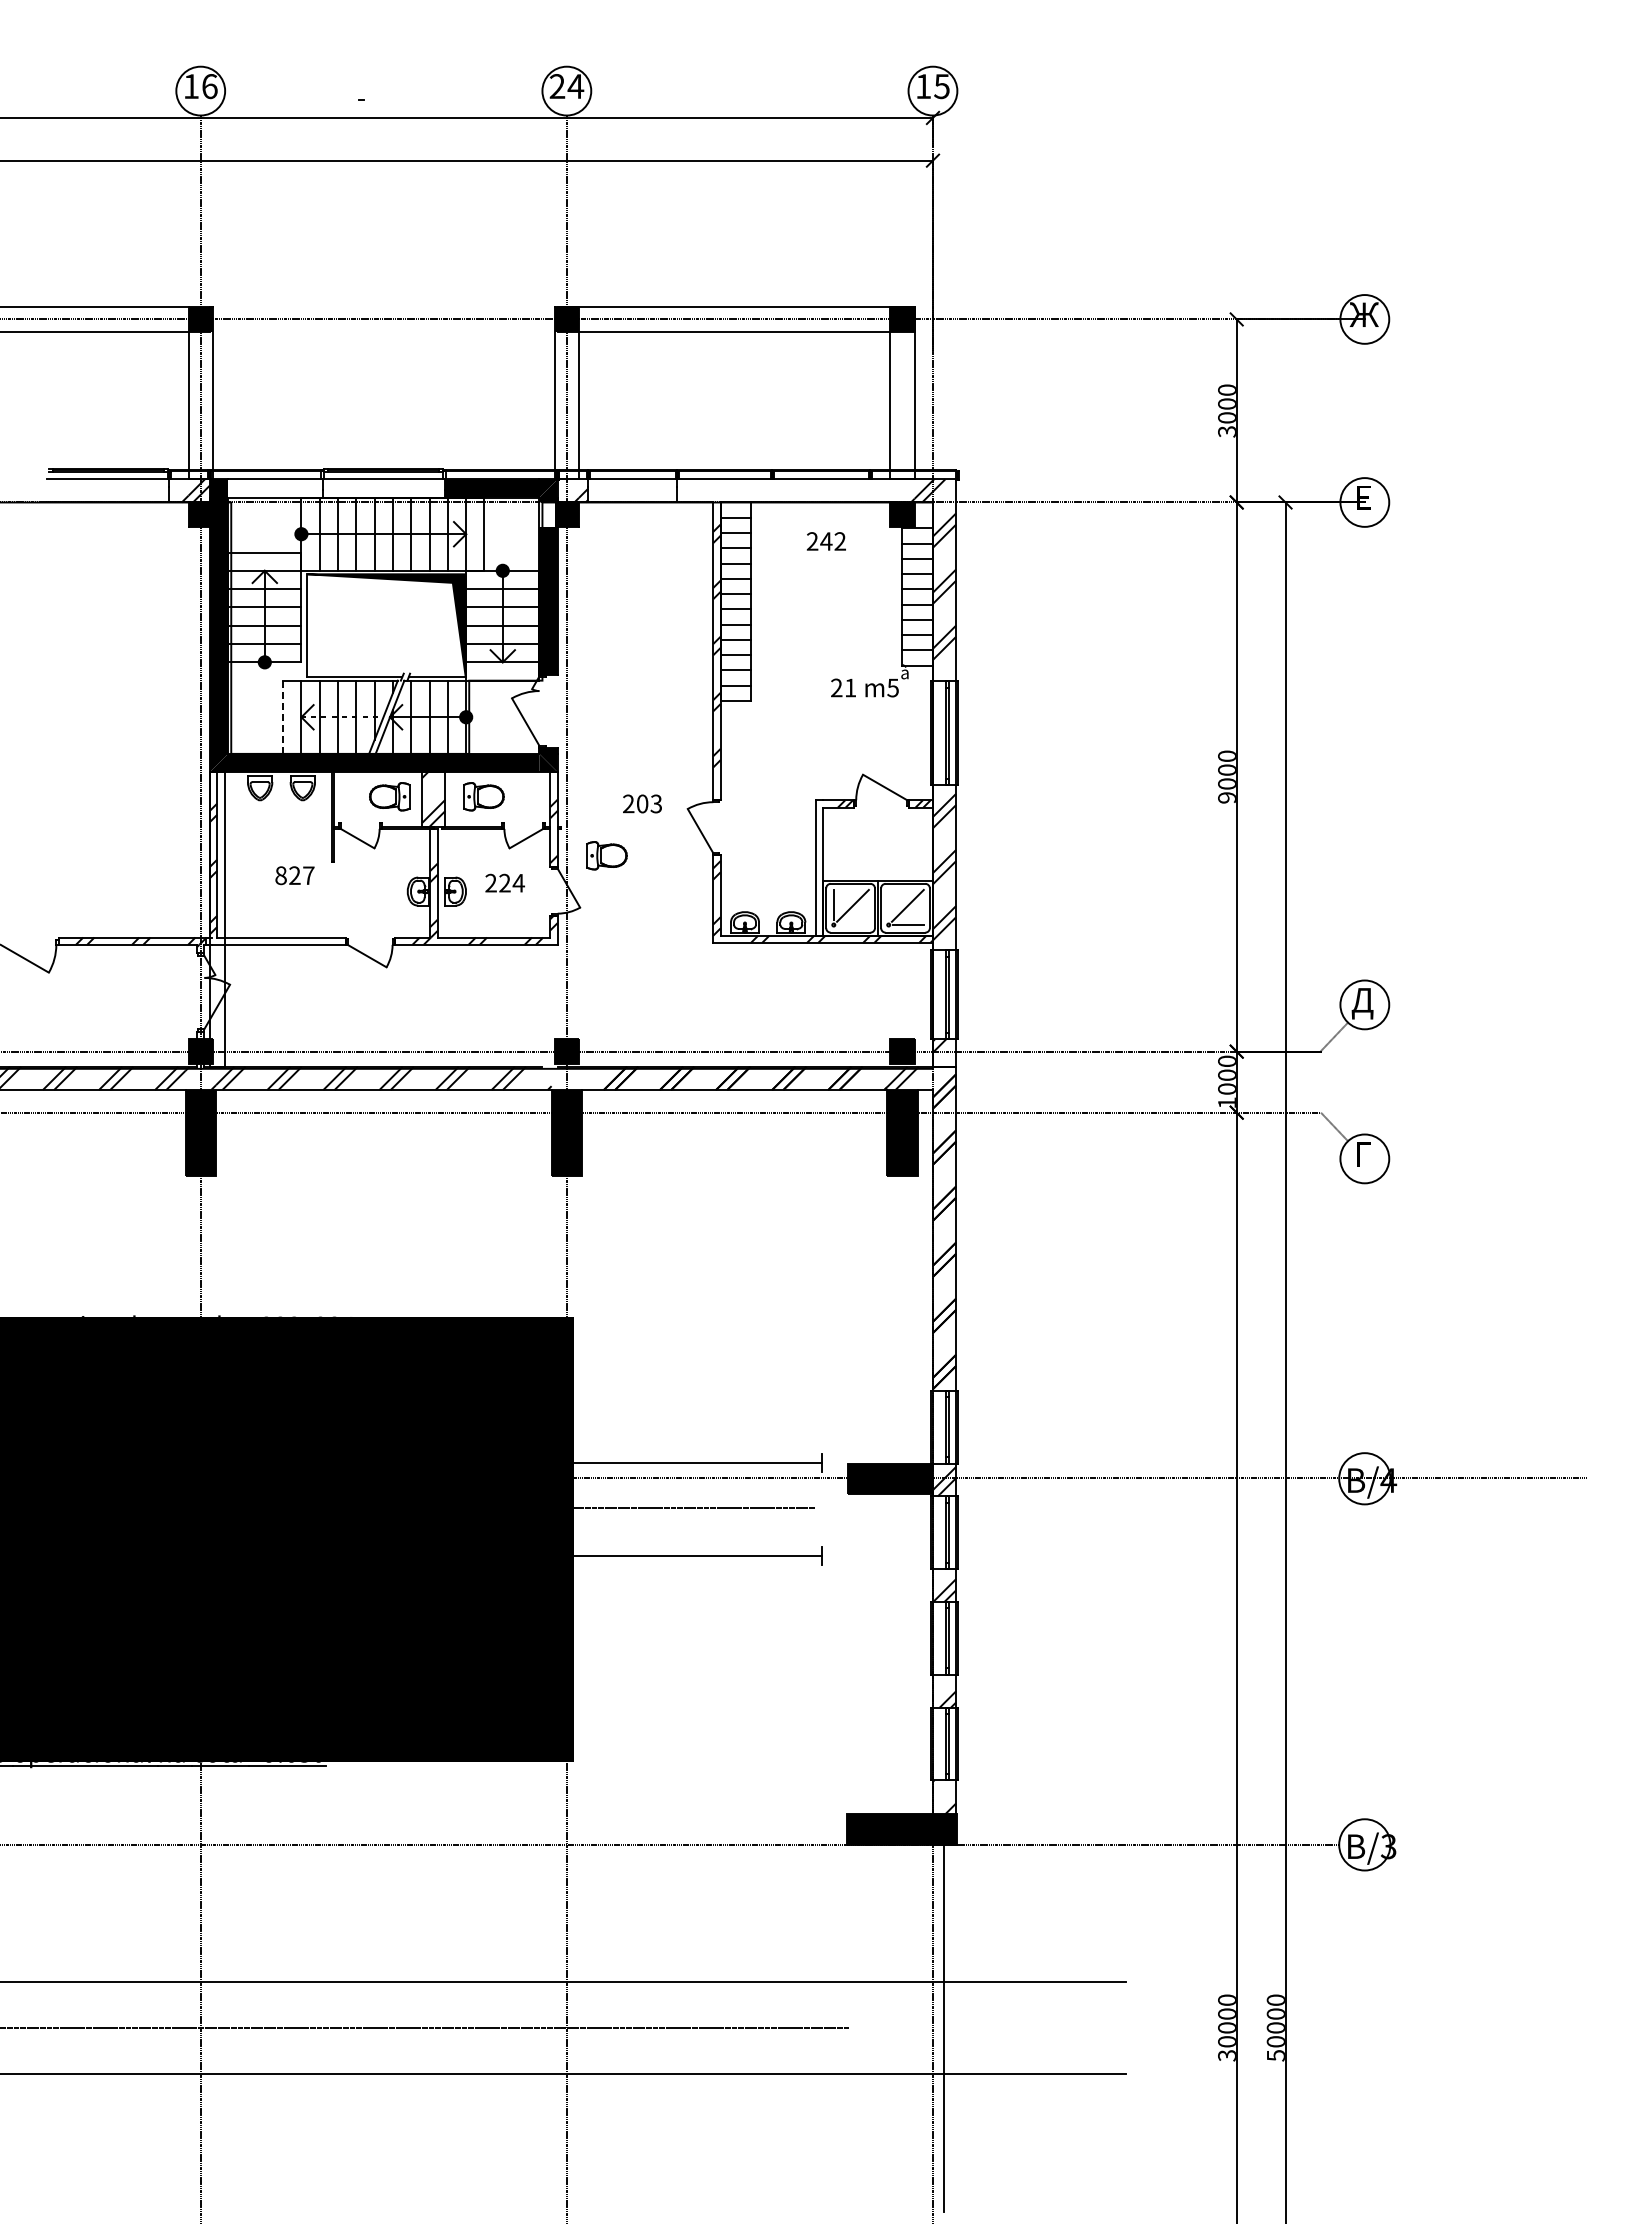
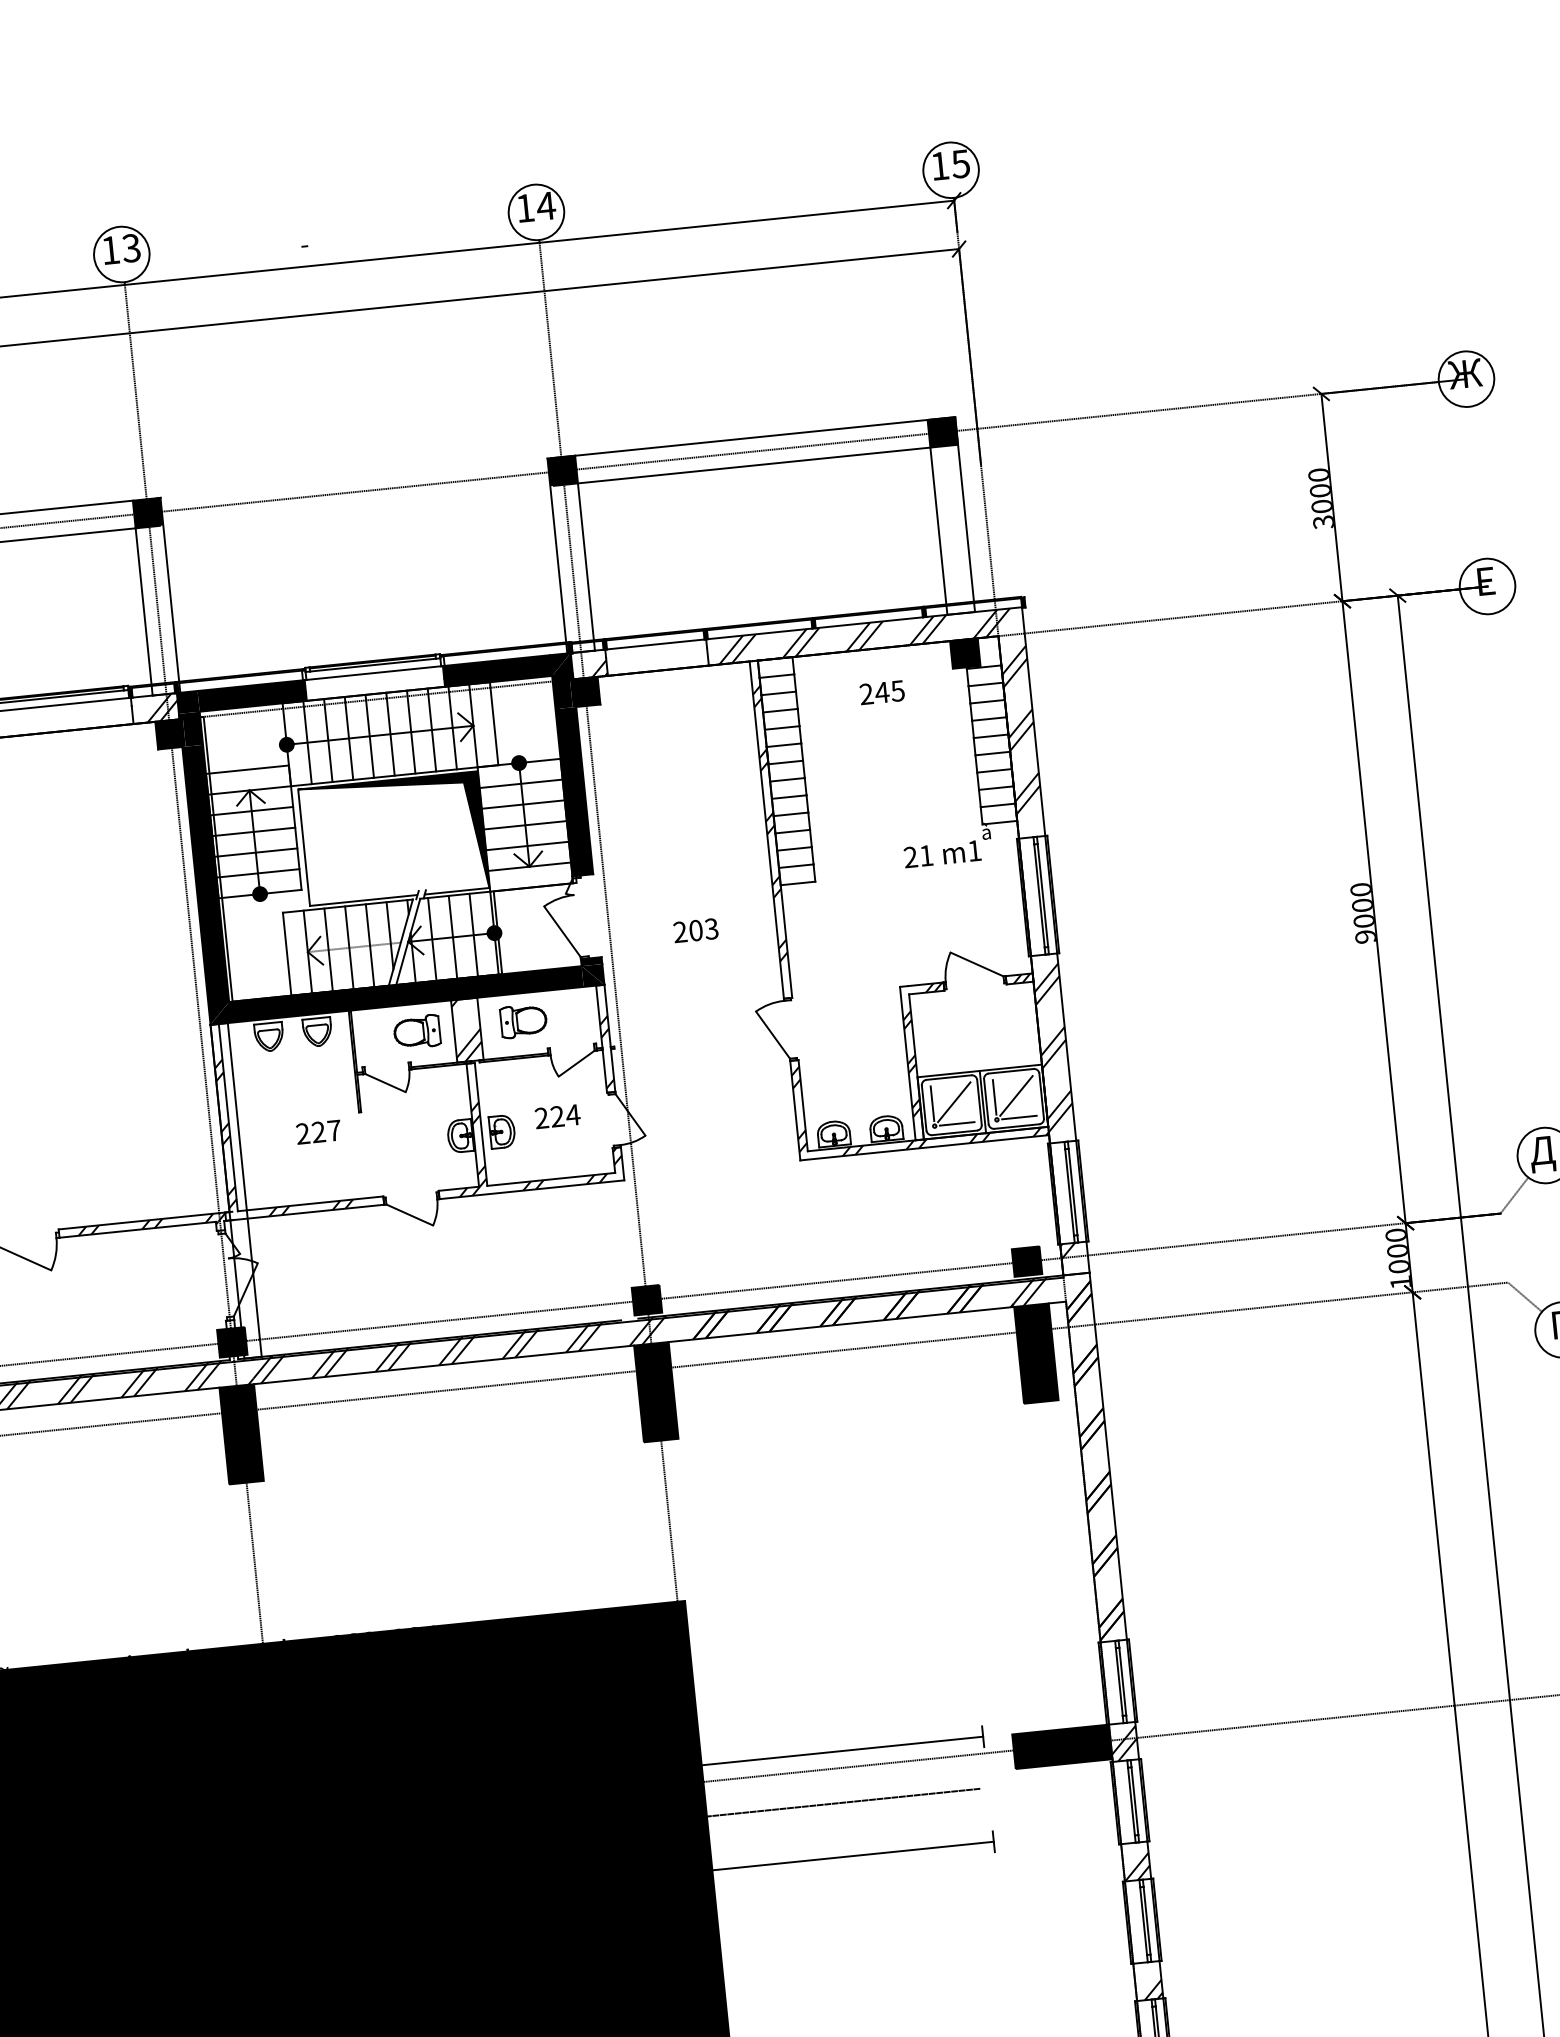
text: (209, 86) -> (131, 248), 16 -> 13
text: (557, 86) -> (525, 208), 24 -> 14
fill: (275, 488) -> (252, 695), added
hatch: (787, 490) -> (832, 639), added
fill: (546, 514) -> (562, 694), added
text: (839, 541) -> (897, 691), 242 -> 245
text: (892, 687) -> (973, 850), m5 -> m1
line: (283, 717) -> (287, 954), dashed -> solid
text: (642, 803) -> (695, 930), moved
part: (606, 855) -> (669, 1073), removed
hatch: (819, 868) -> (912, 1063), added
text: (280, 875) -> (302, 1133), 827 -> 227
line: (888, 904) -> (994, 1096), added
line: (853, 925) -> (957, 1124), added
hatch: (262, 940) -> (289, 1209), added
hatch: (566, 1078) -> (649, 1330), added

